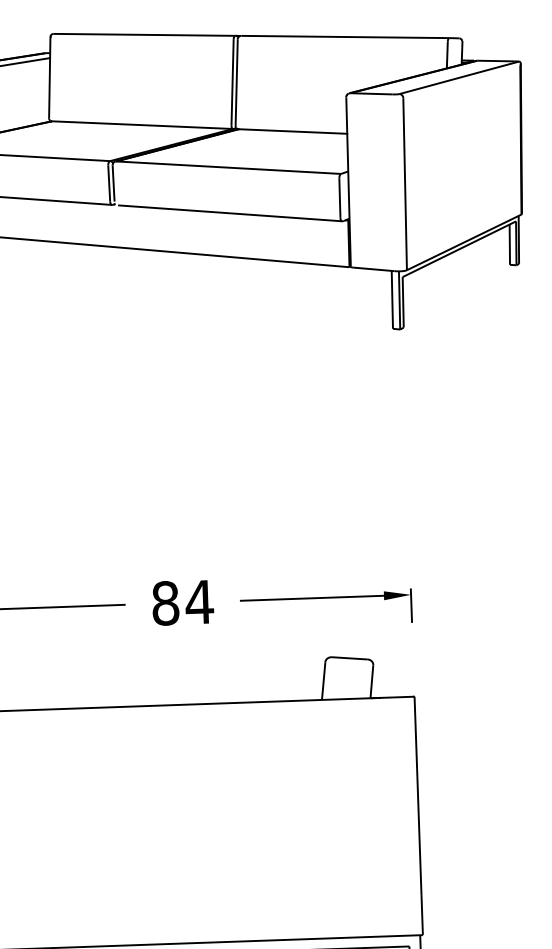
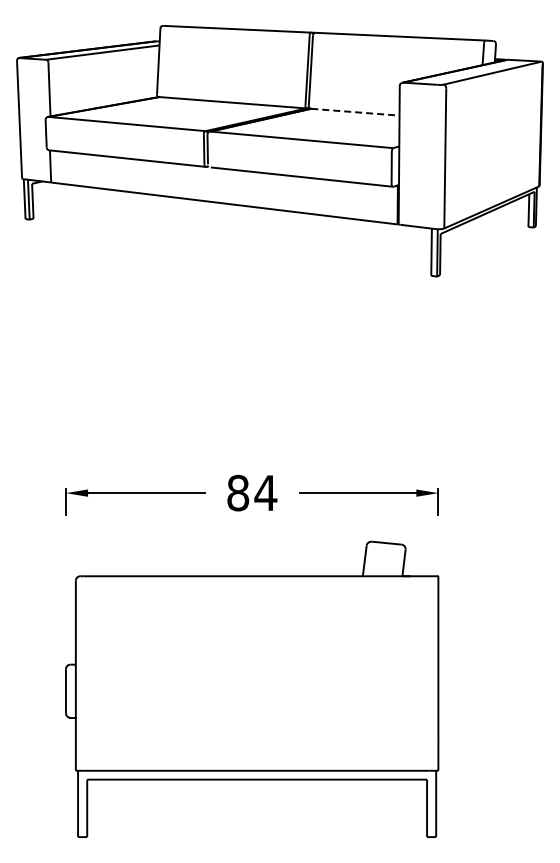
line: (293, 131) -> (355, 112), solid -> dashed

